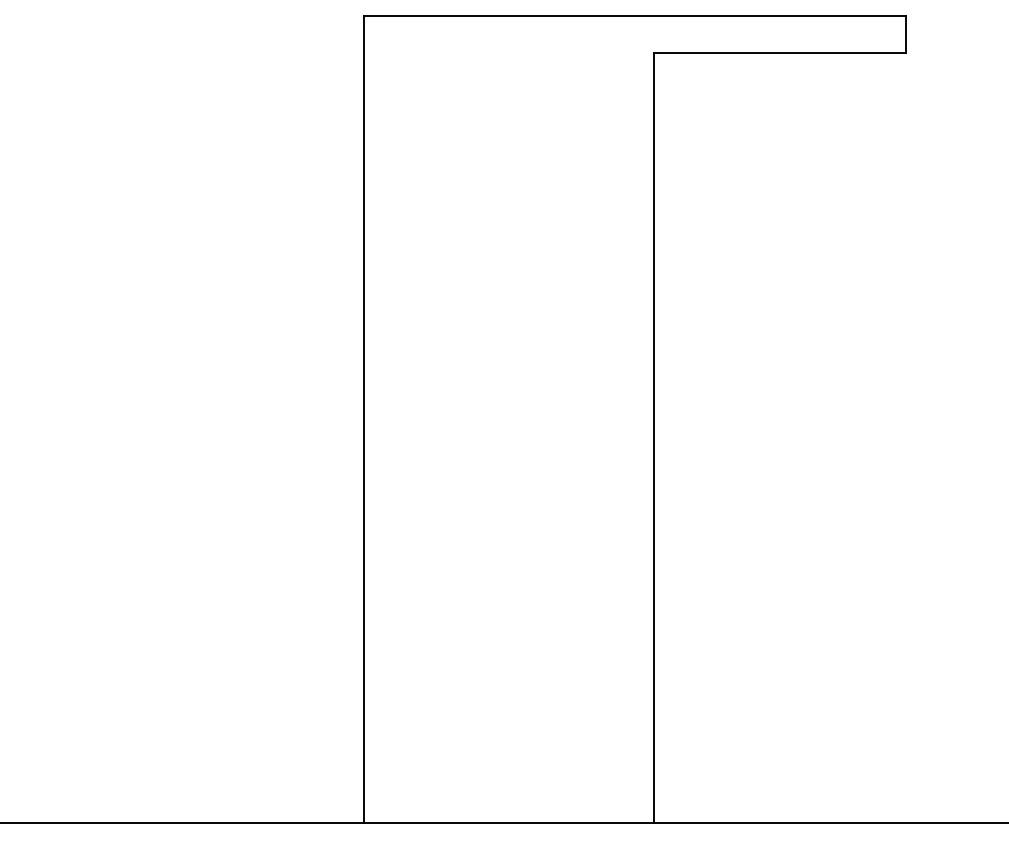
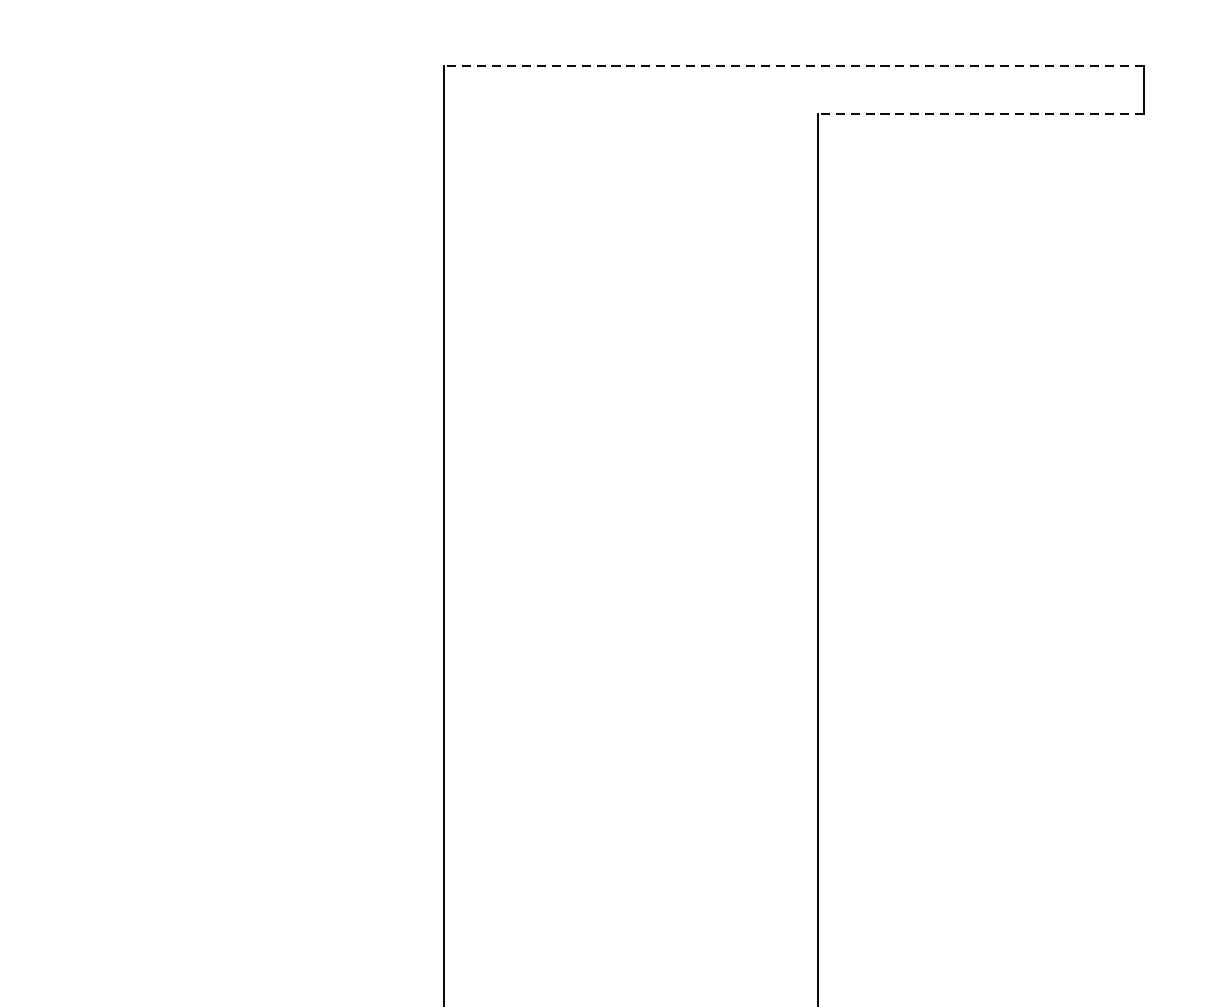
line: (634, 15) -> (793, 65), solid -> dashed
line: (779, 52) -> (980, 113), solid -> dashed

